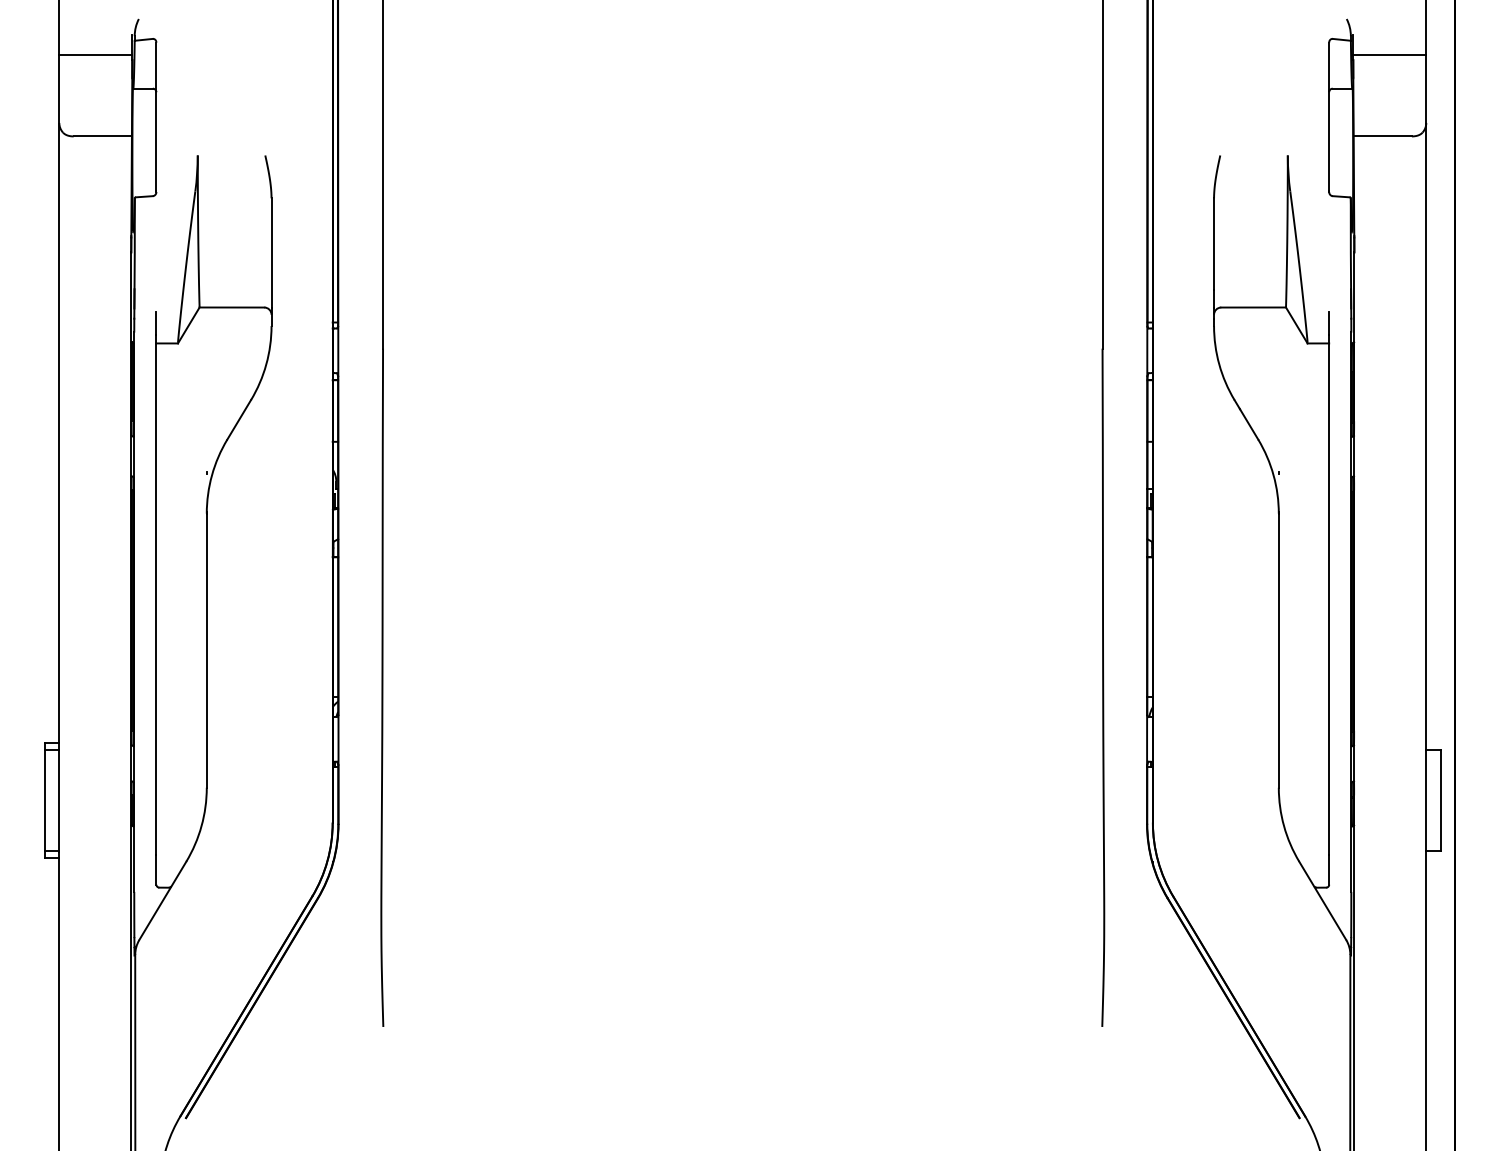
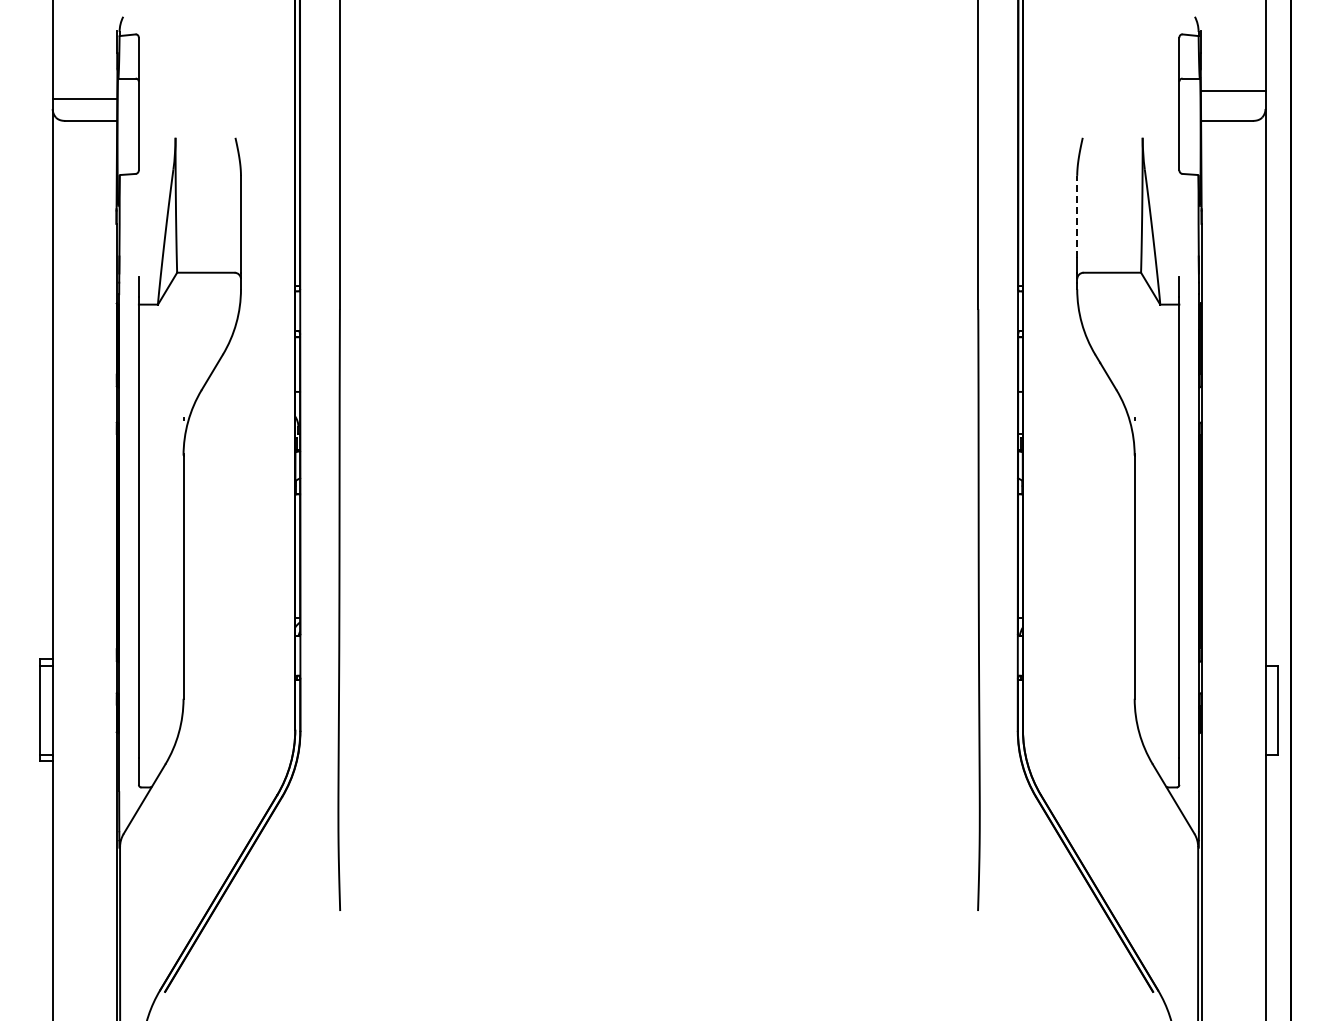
line: (95, 54) -> (84, 99), moved
line: (1389, 54) -> (1232, 91), moved
line: (1214, 244) -> (1077, 216), solid -> dashed

